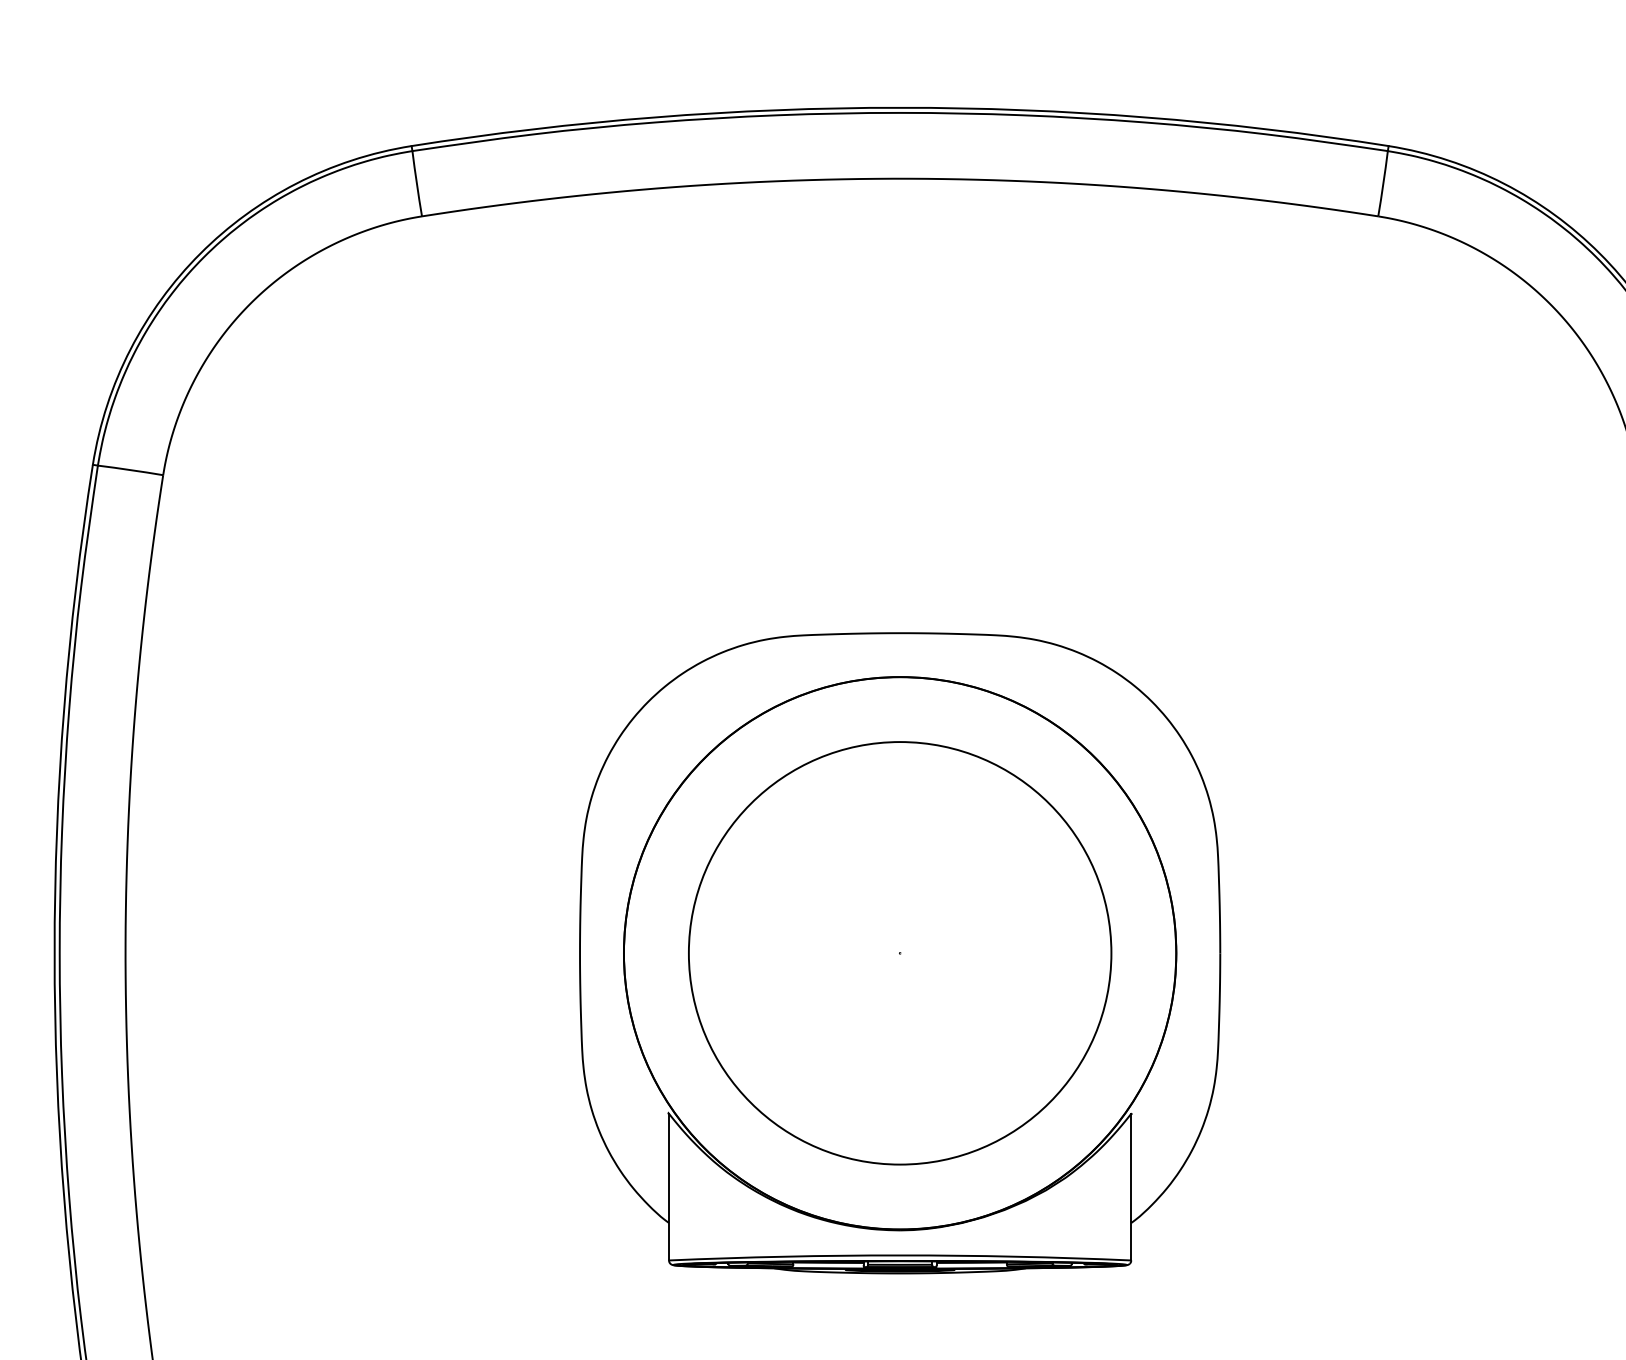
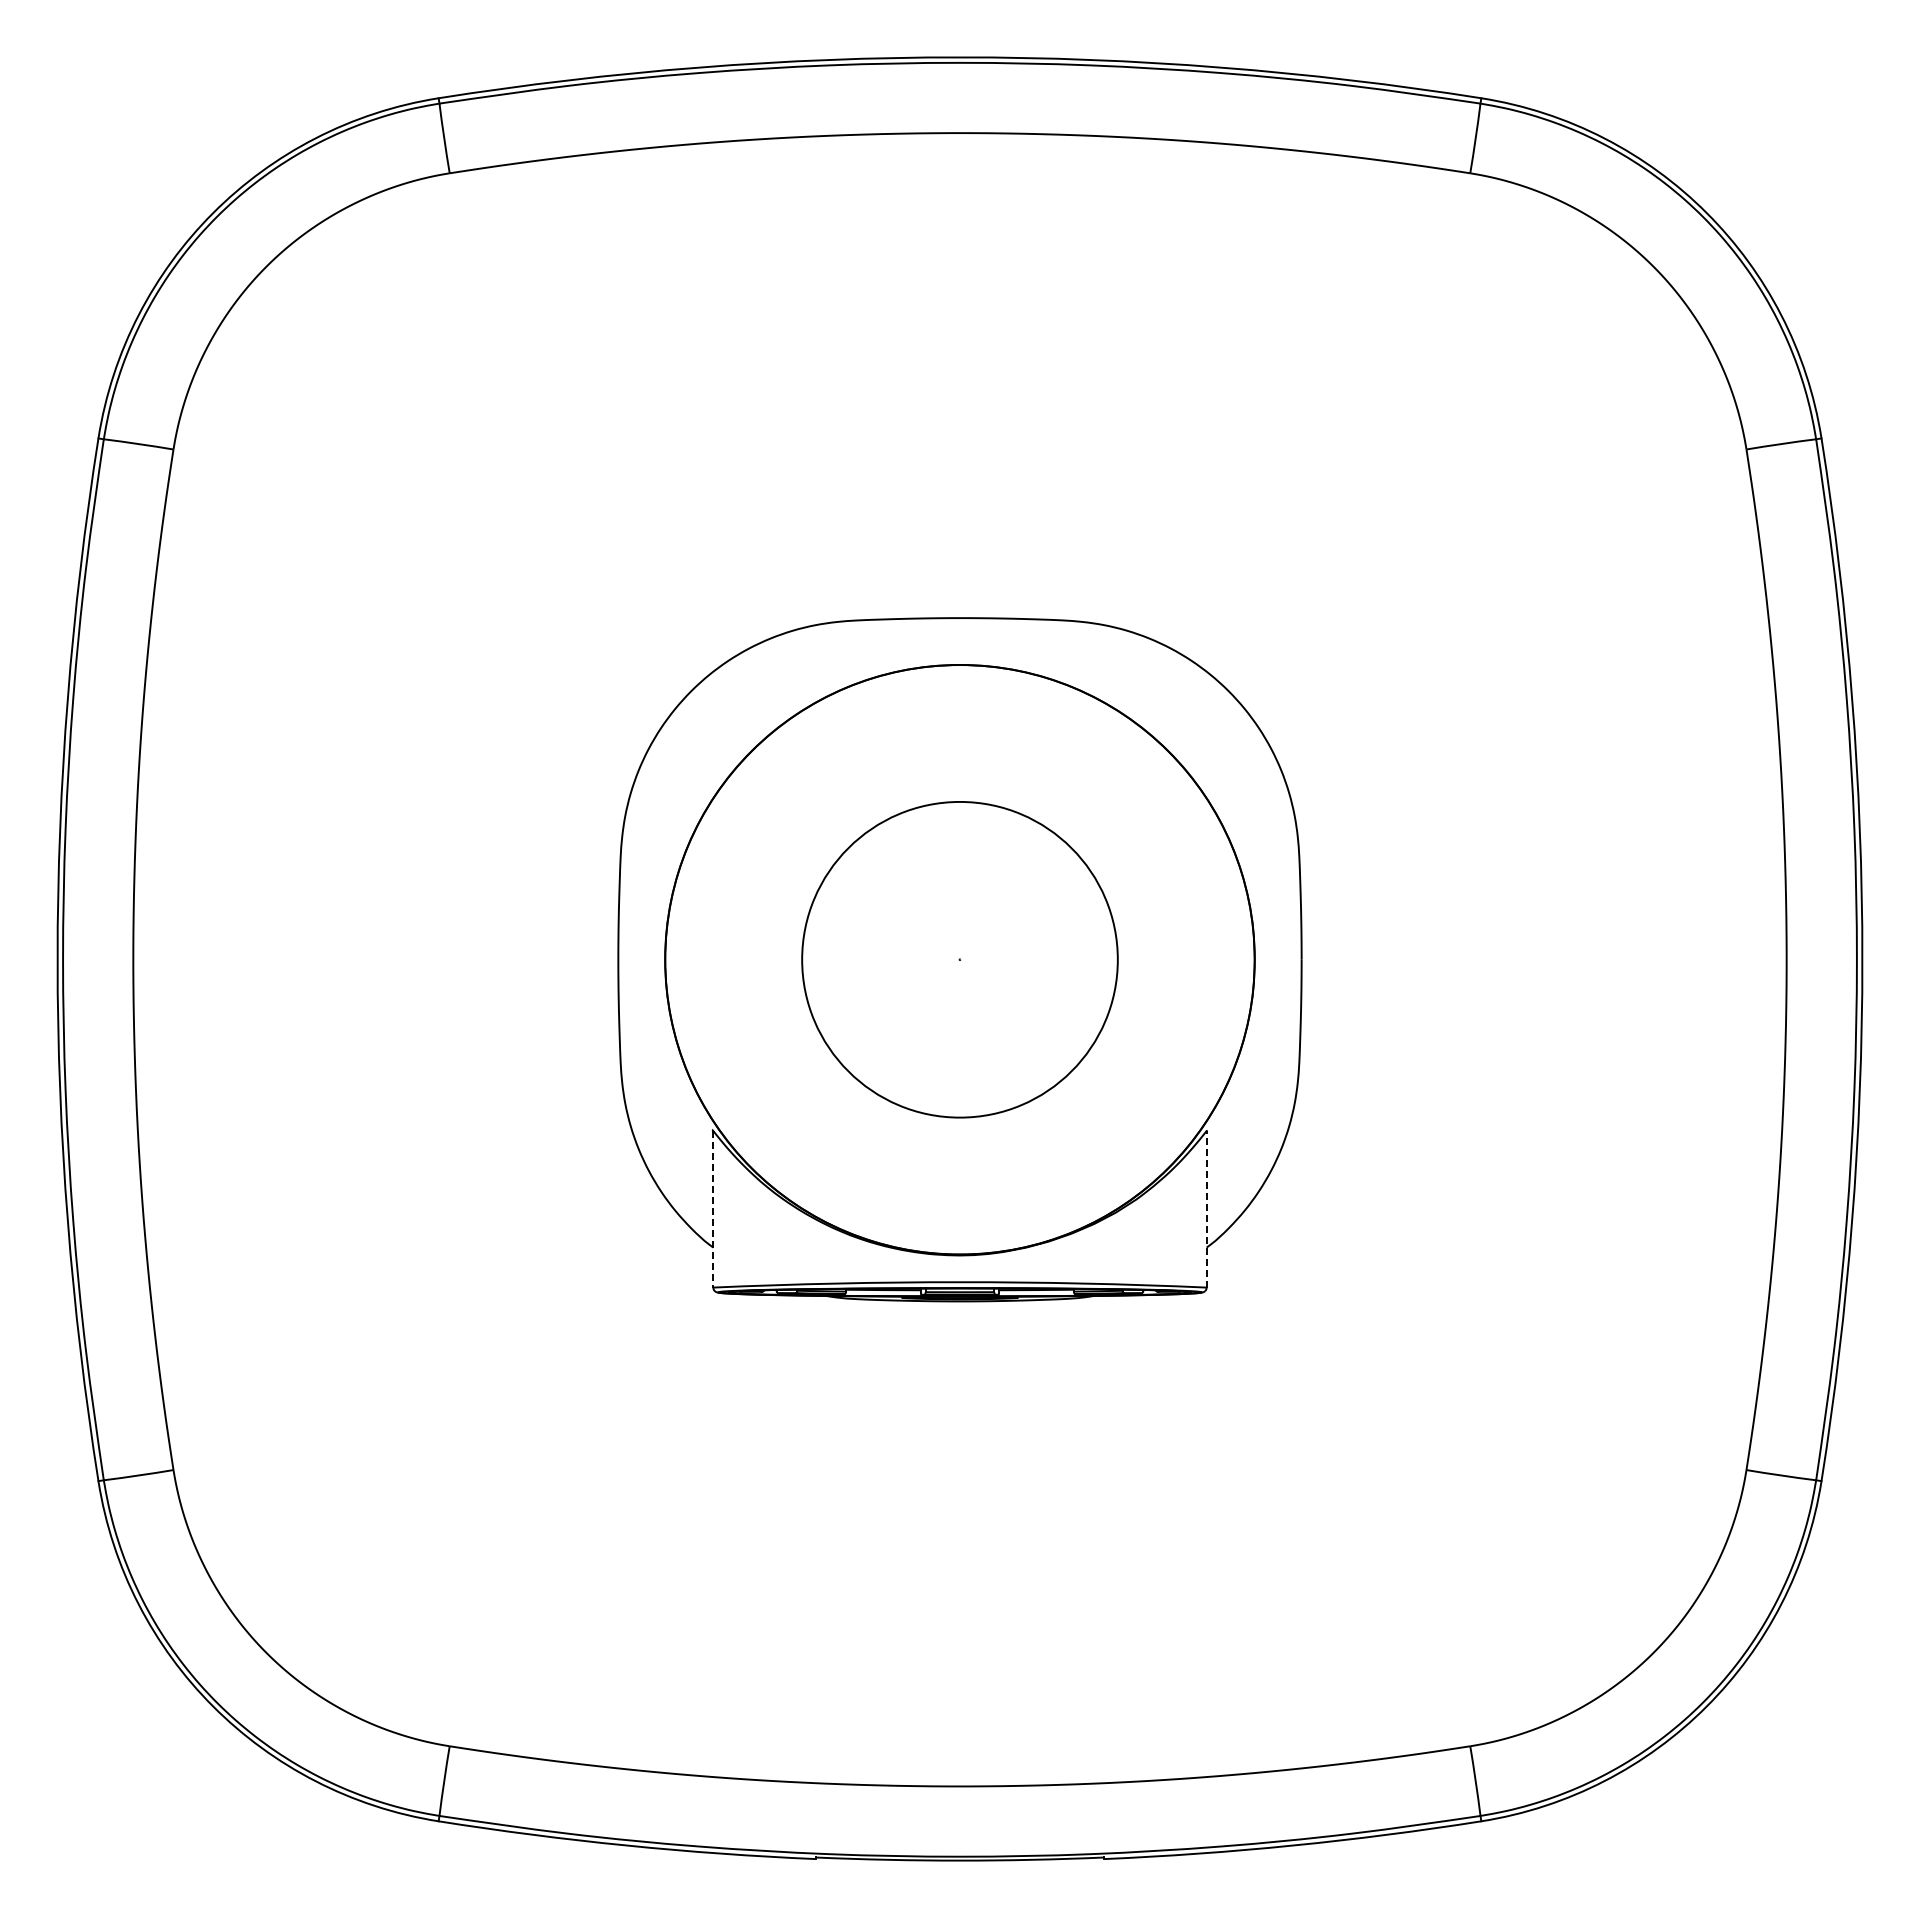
circle: (899, 953) -> (959, 959), size x0.7
line: (1131, 1186) -> (1206, 1208), solid -> dashed
line: (669, 1187) -> (713, 1209), solid -> dashed

